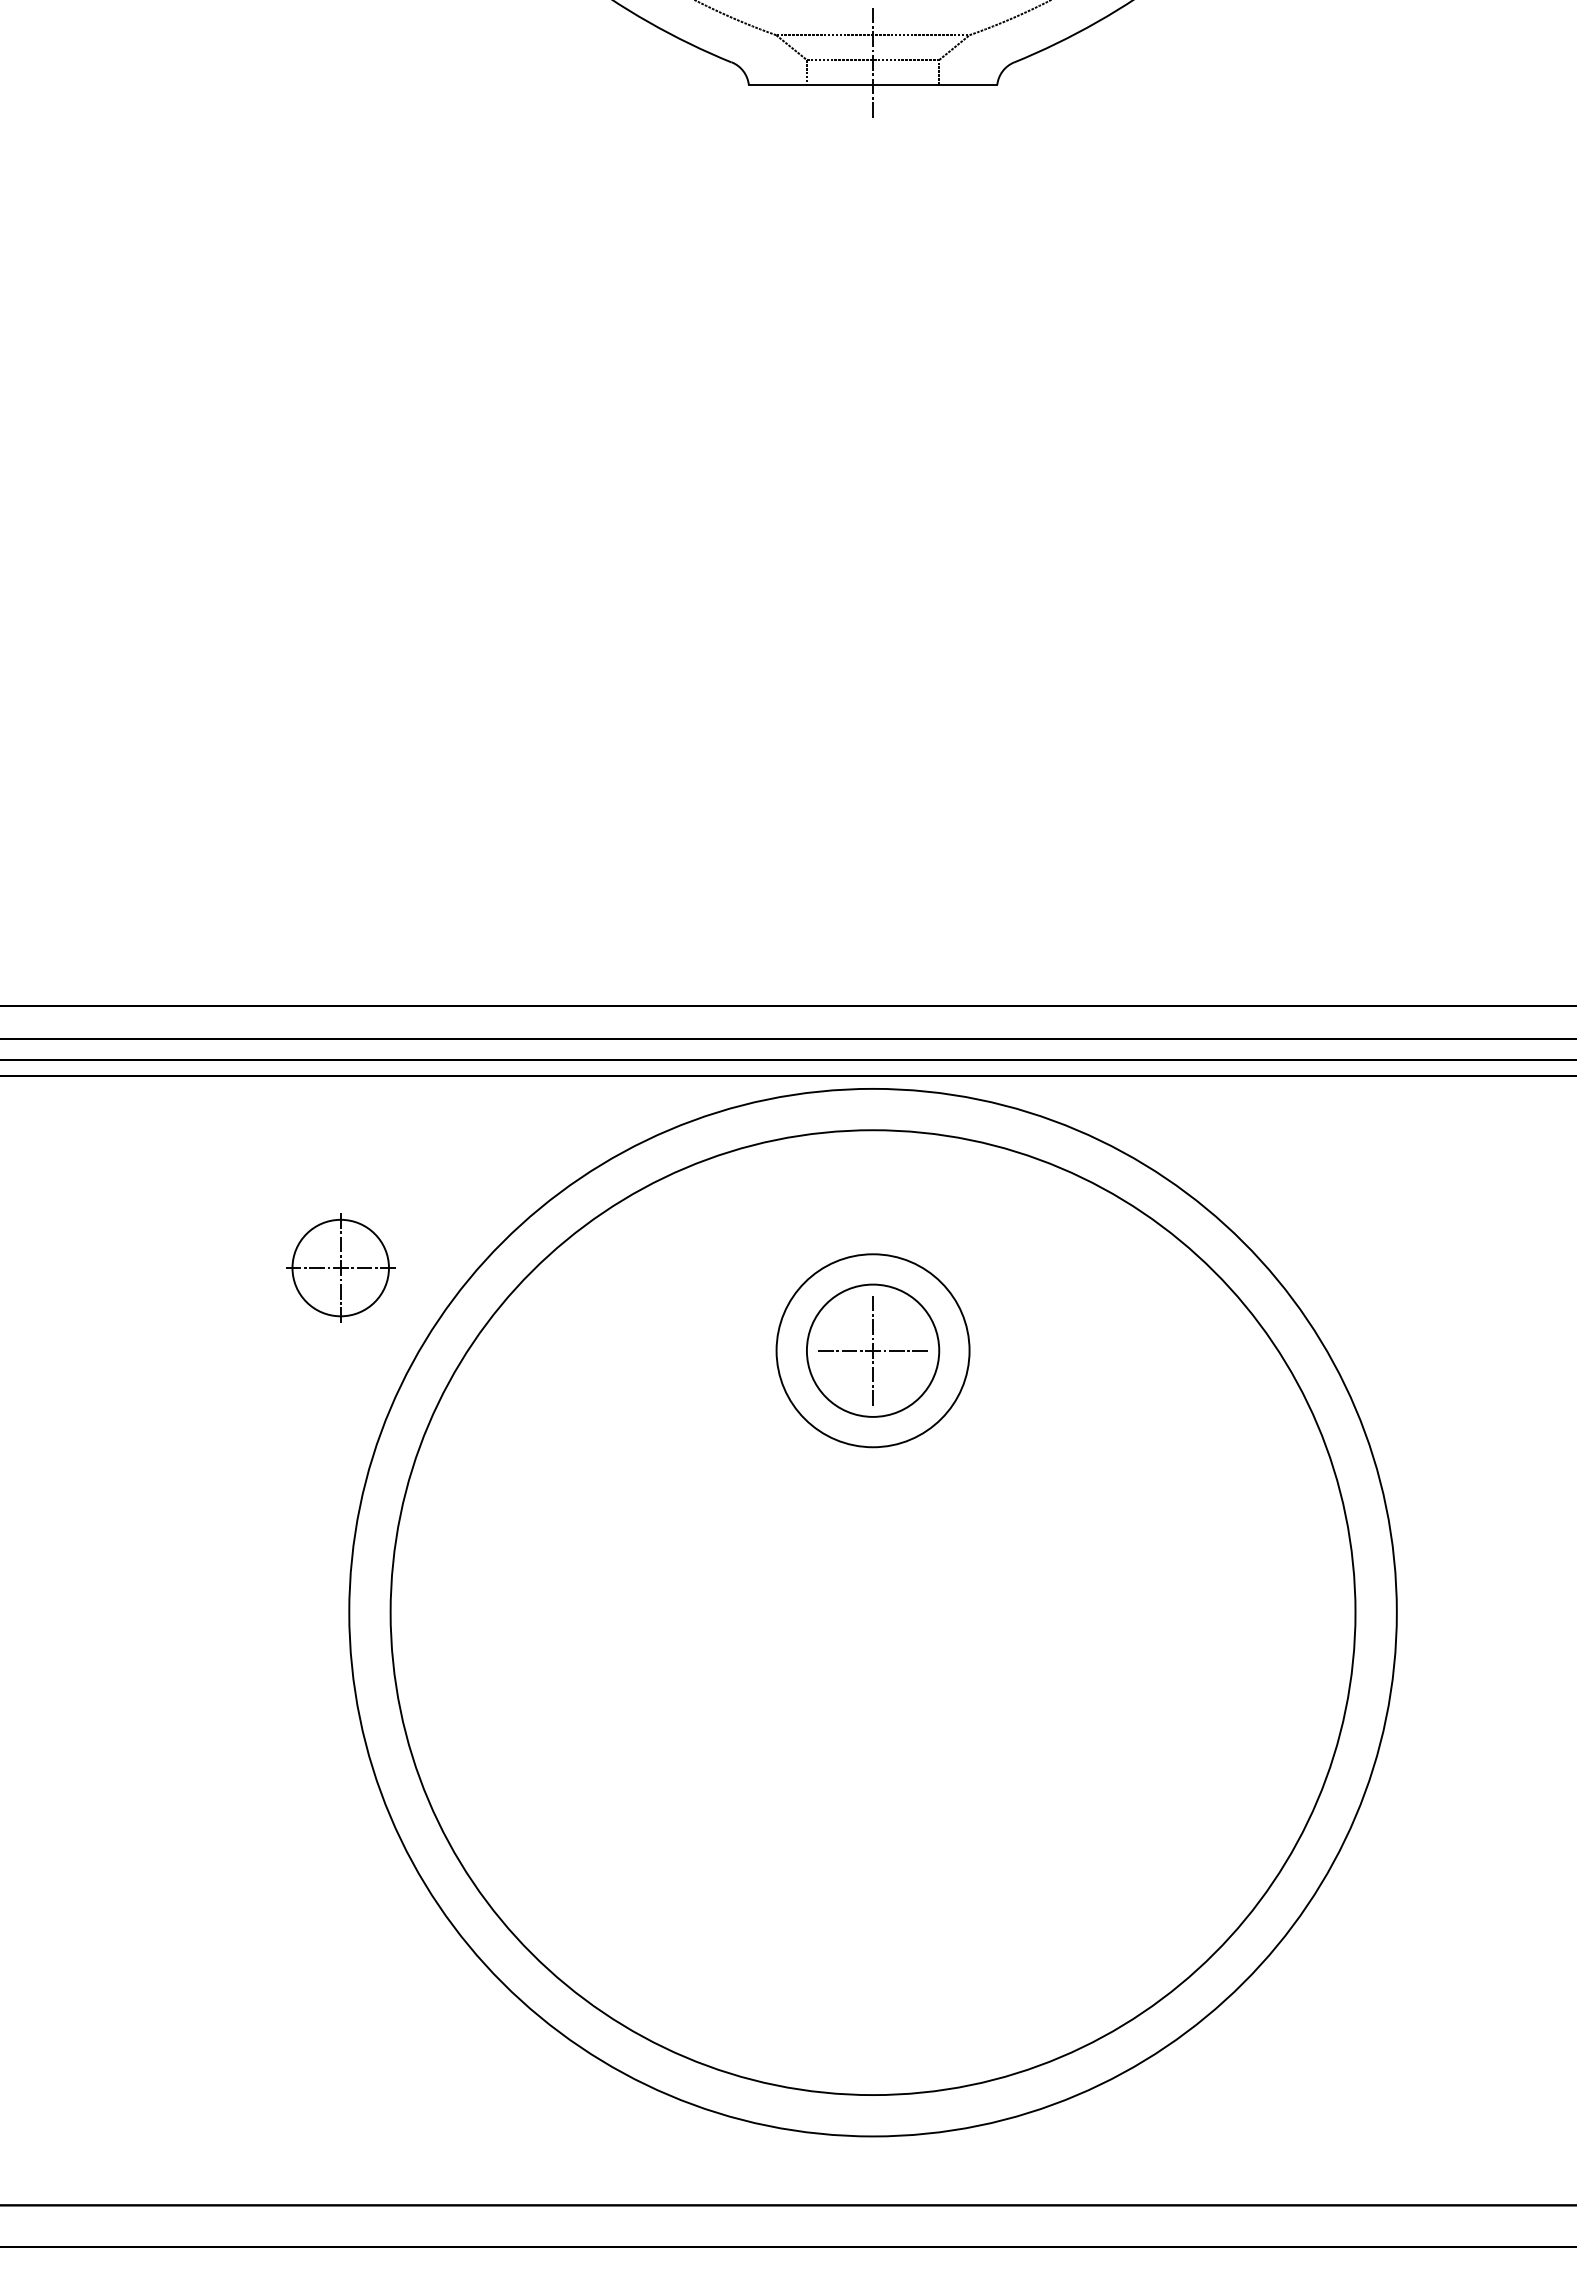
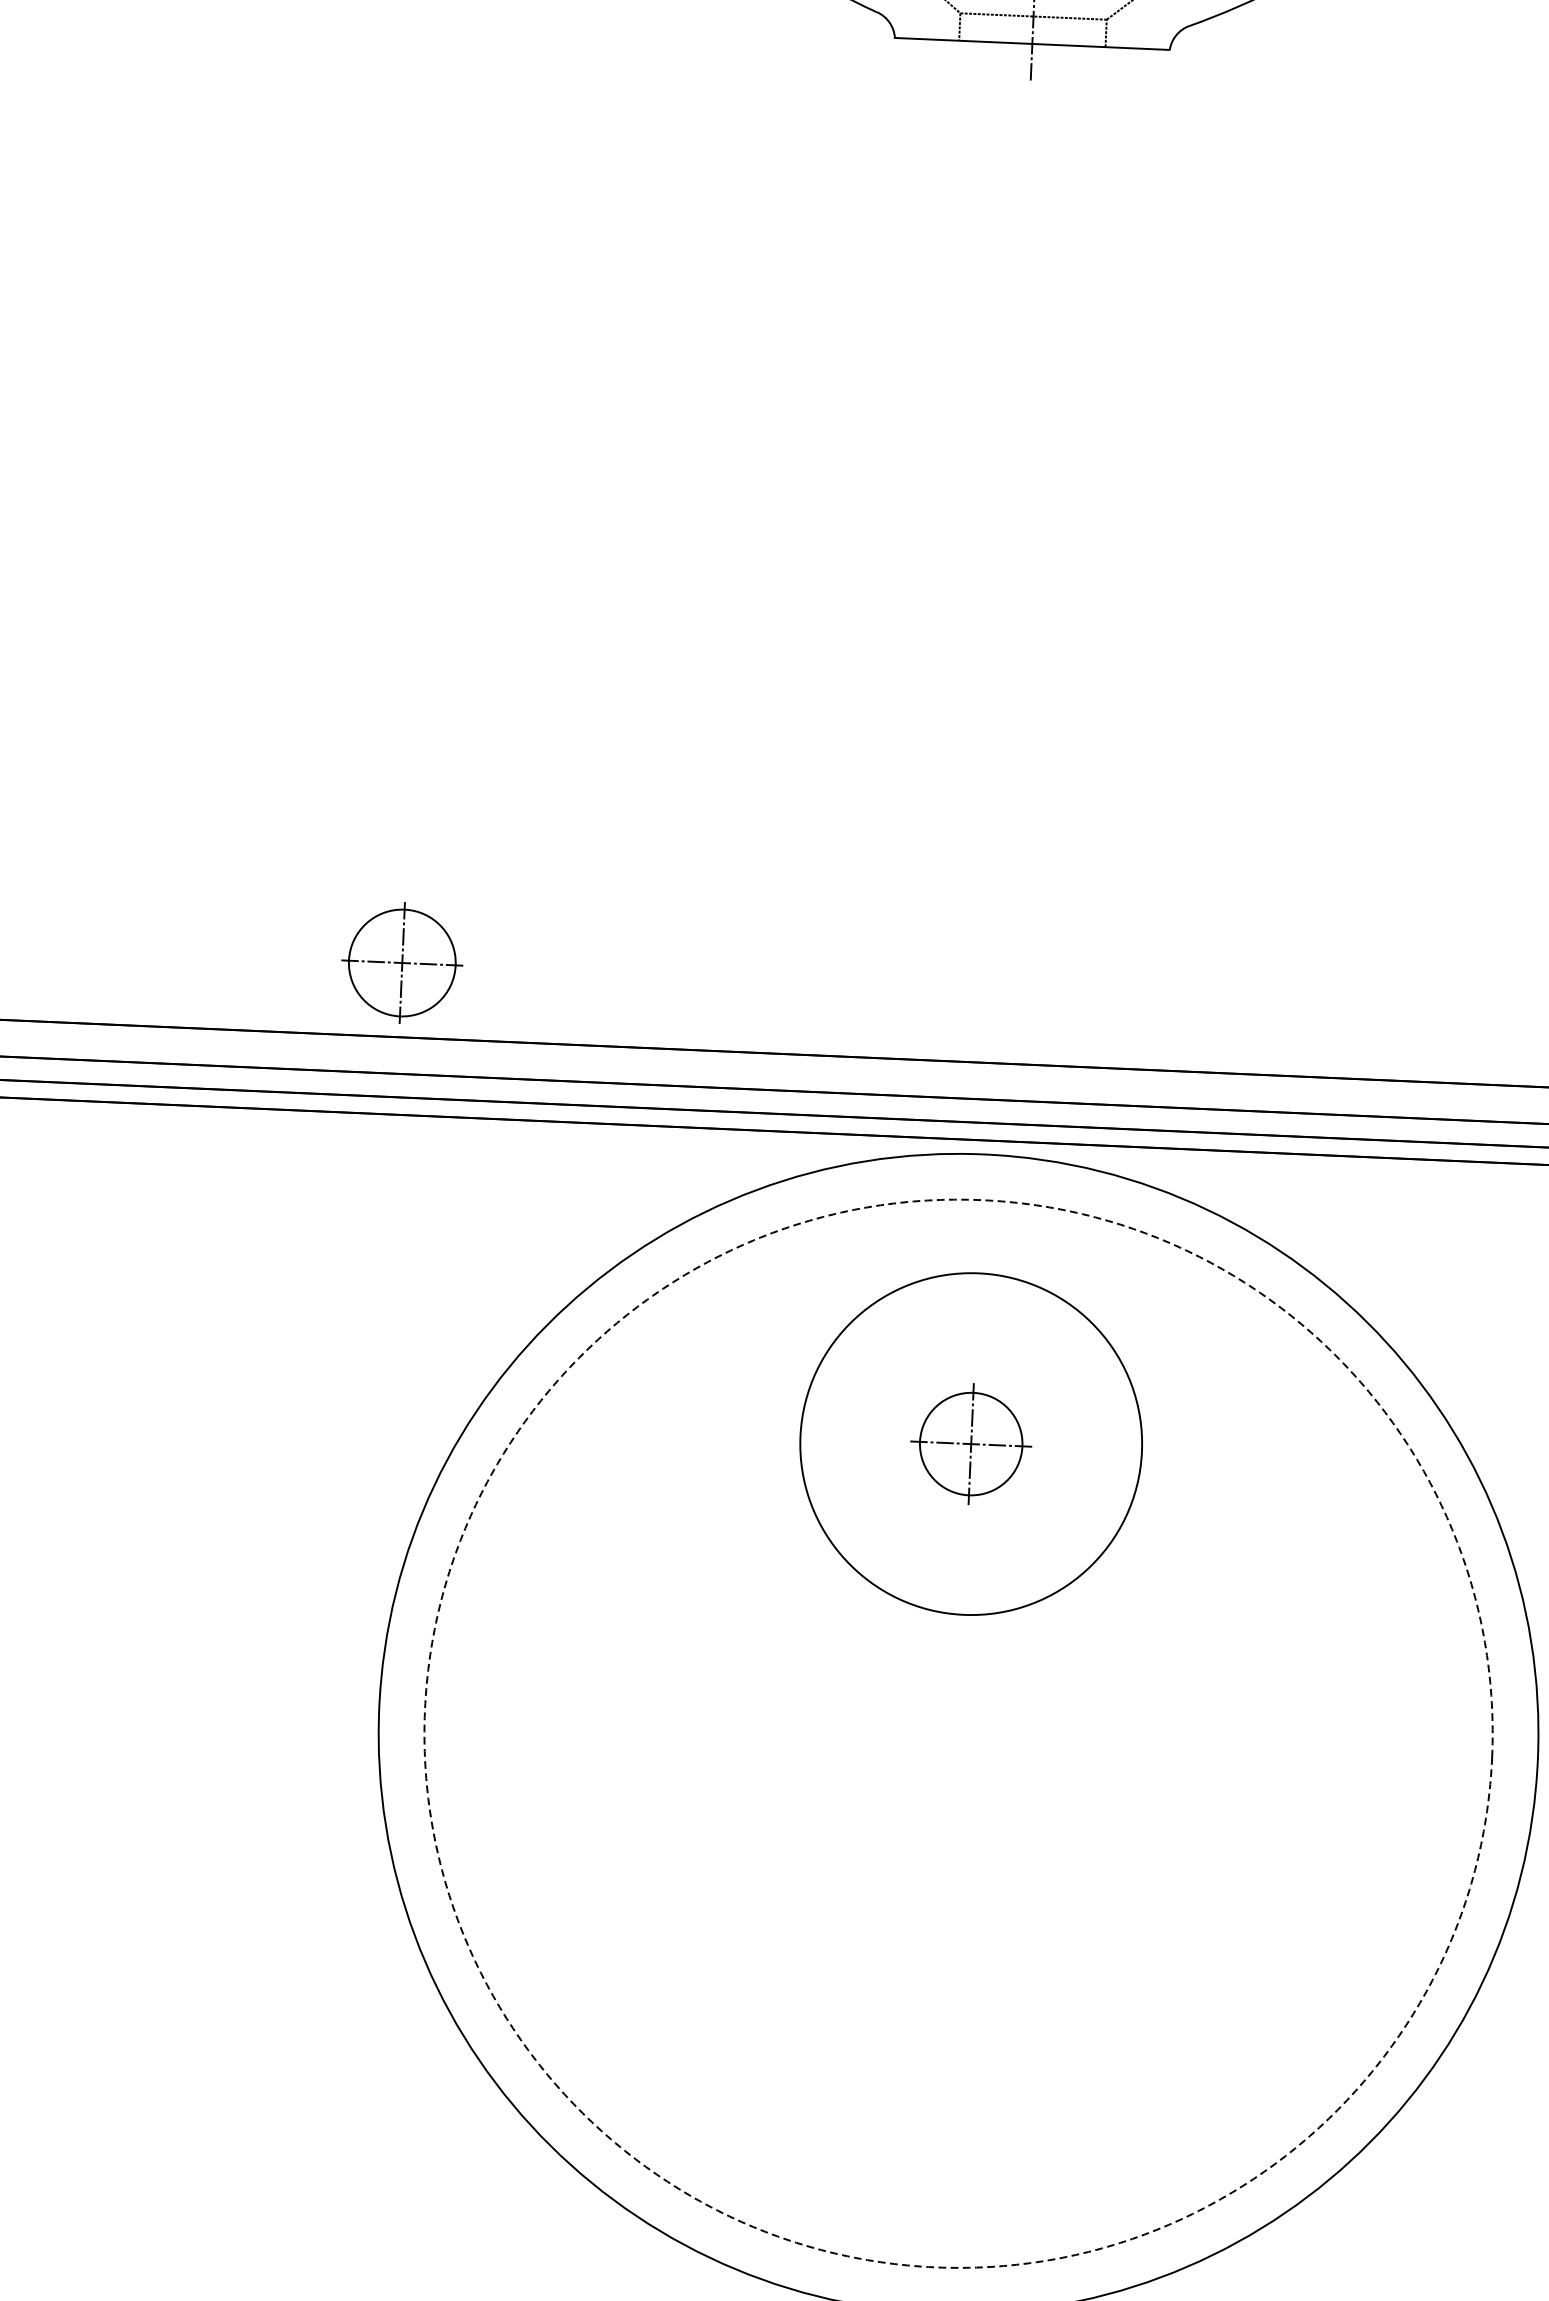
part: (340, 1267) -> (402, 962), moved
circle: (872, 1350) -> (970, 1443), size x0.7
circle: (872, 1350) -> (970, 1443), size x1.6
circle: (872, 1612) -> (957, 1733), solid -> dashed

